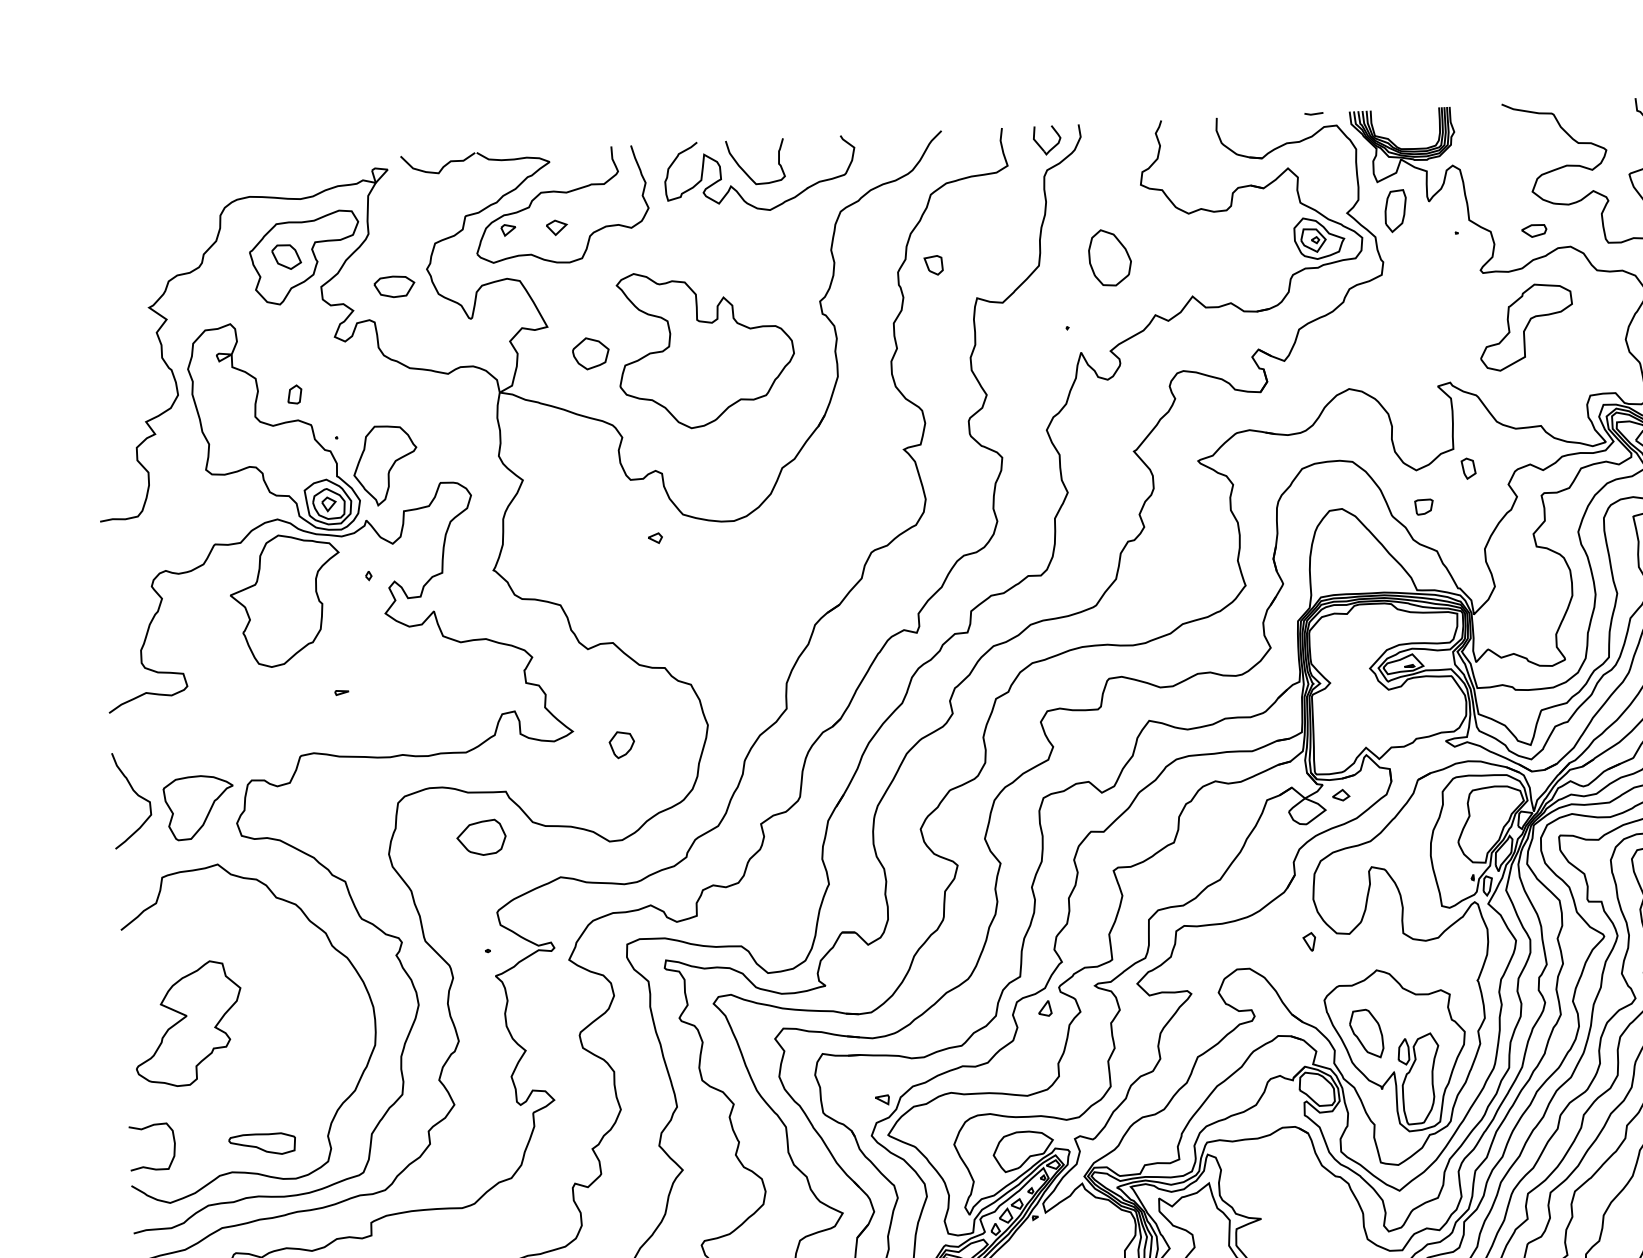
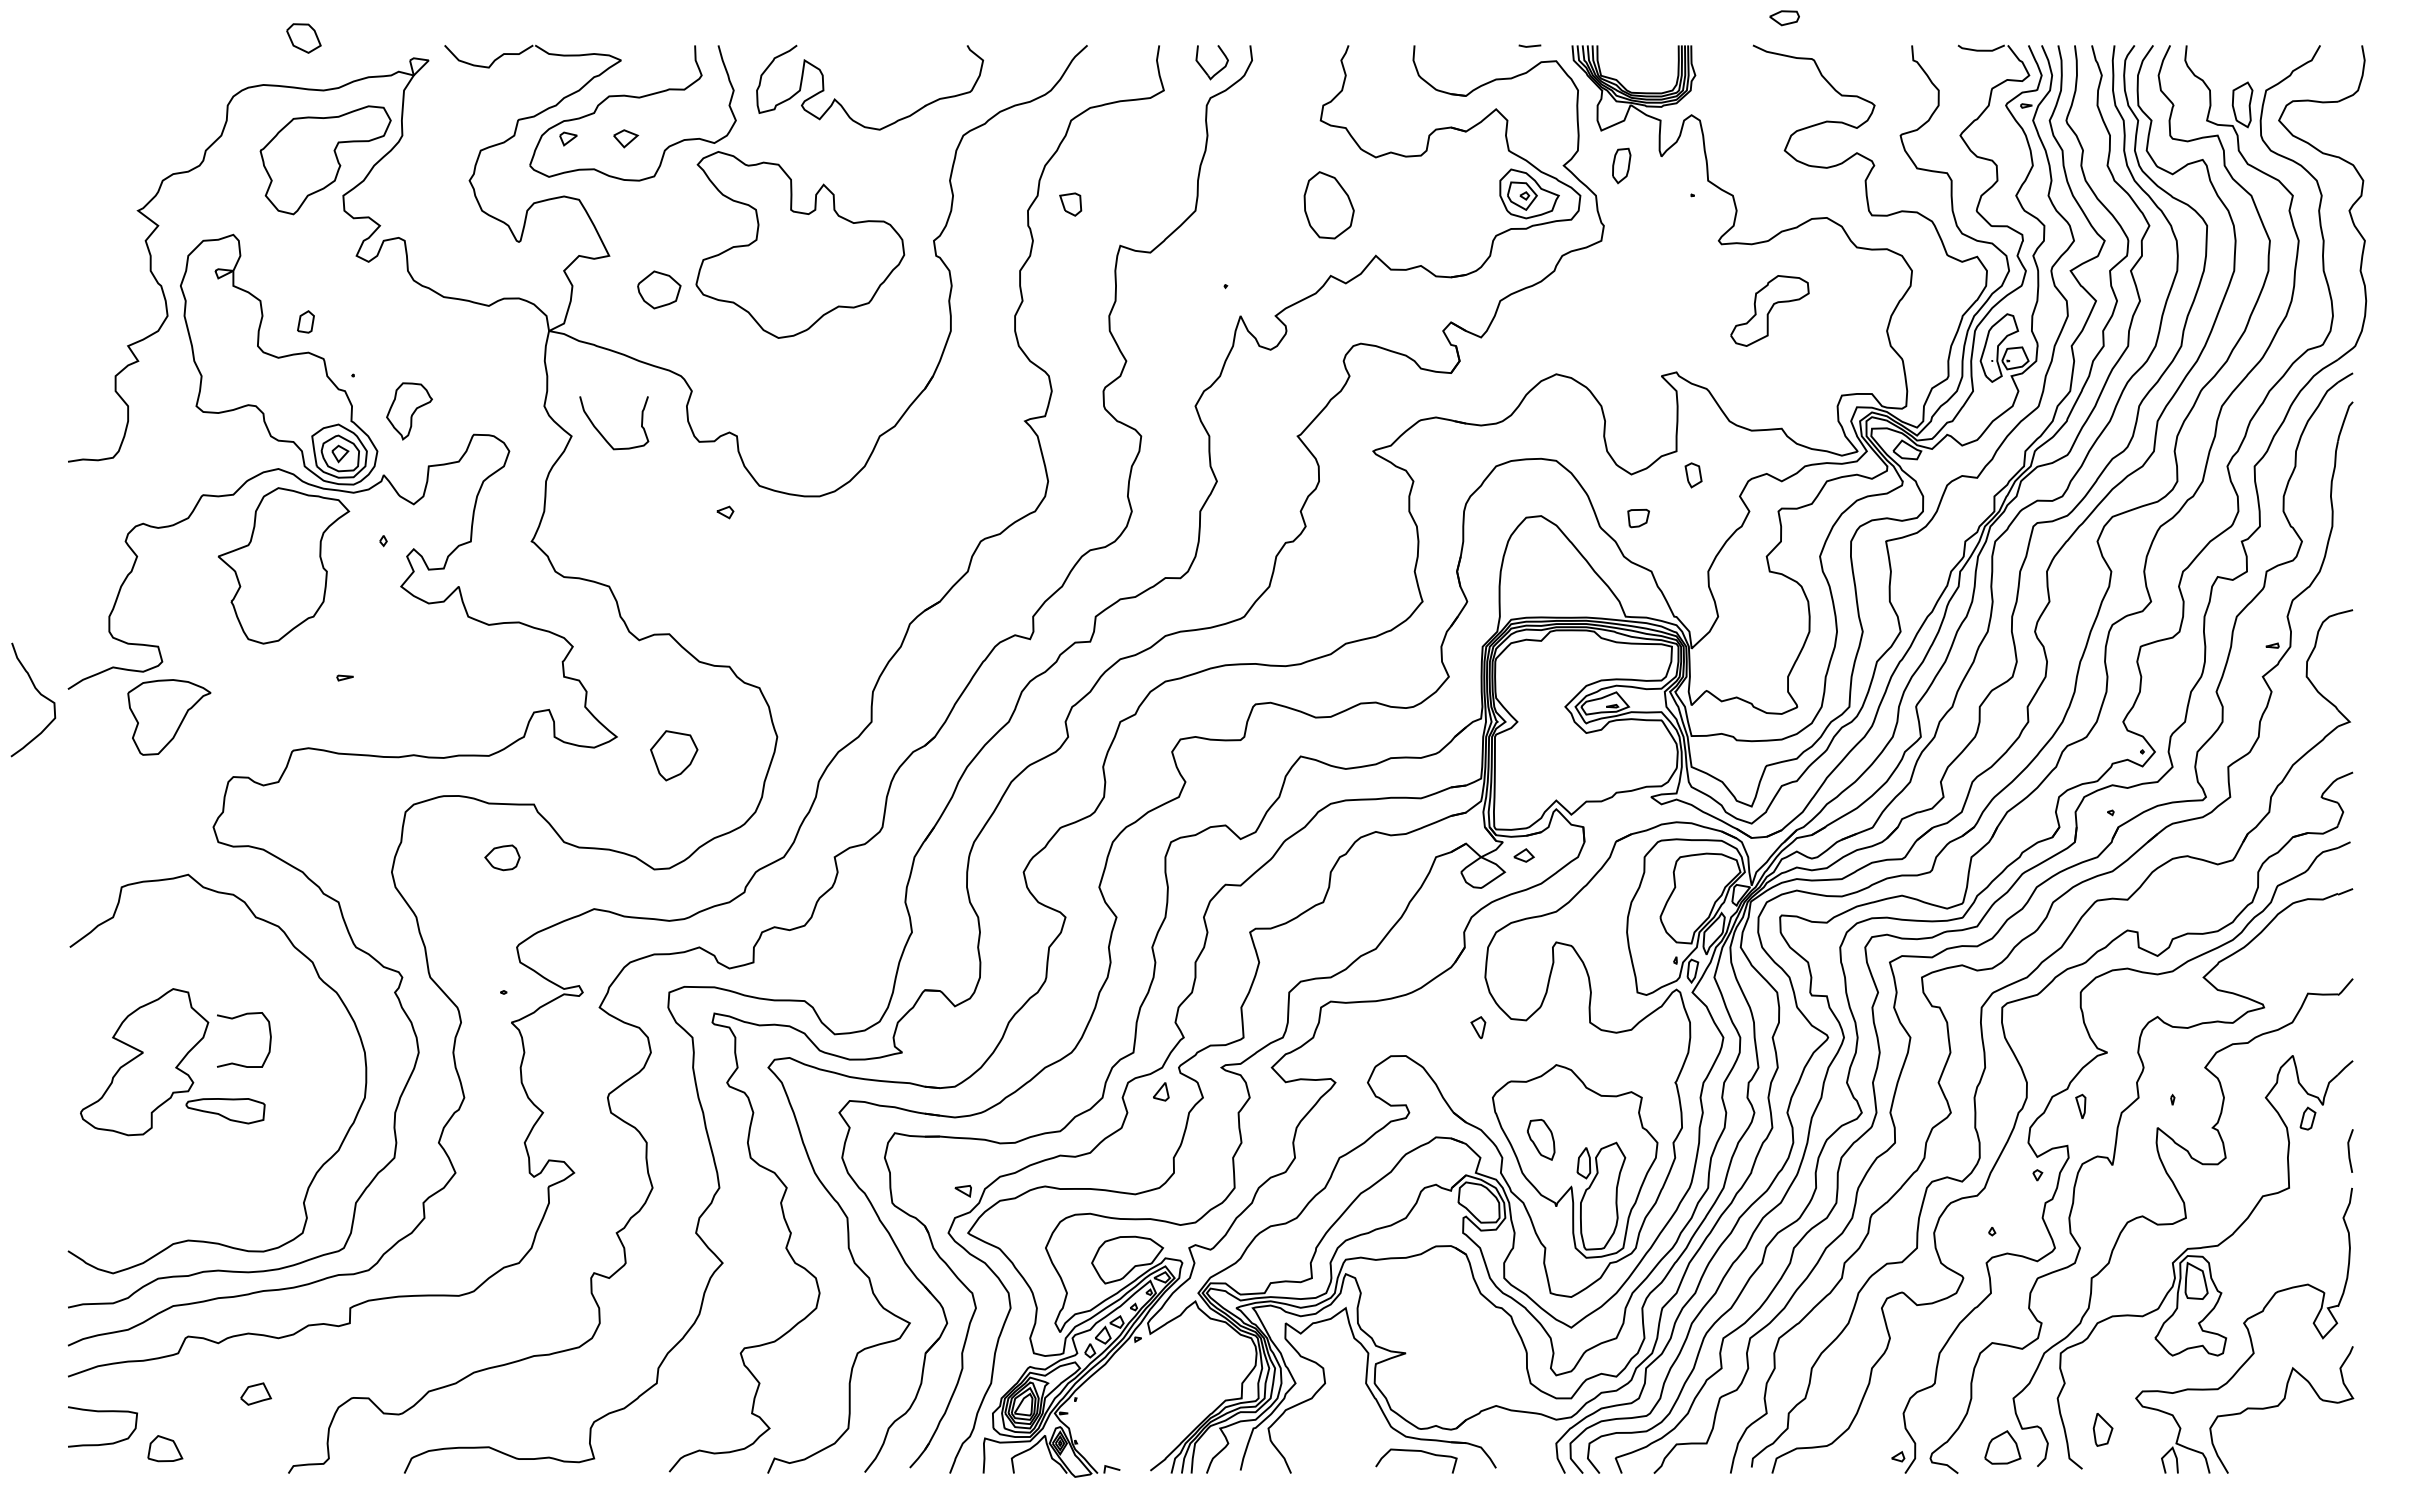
curve: (746, 172) -> (602, 434), moved
part: (1395, 210) -> (1621, 165), size x0.7
part: (1534, 231) -> (1784, 18), moved
part: (286, 257) -> (303, 38), moved
part: (1109, 257) -> (1328, 205), moved
part: (393, 286) -> (429, 199), removed
part: (1526, 326) -> (1769, 310), size x0.7
part: (706, 348) -> (800, 244), moved
part: (385, 465) -> (409, 411), size x0.6
part: (622, 744) -> (674, 755), size x1.6
curve: (136, 794) -> (38, 693), moved
part: (199, 807) -> (169, 717), moved
part: (481, 837) -> (502, 857), size x0.6
part: (1367, 1033) -> (1541, 1139), size x0.7
curve: (145, 1129) -> (236, 1018), moved
part: (262, 1144) -> (225, 1111), moved

